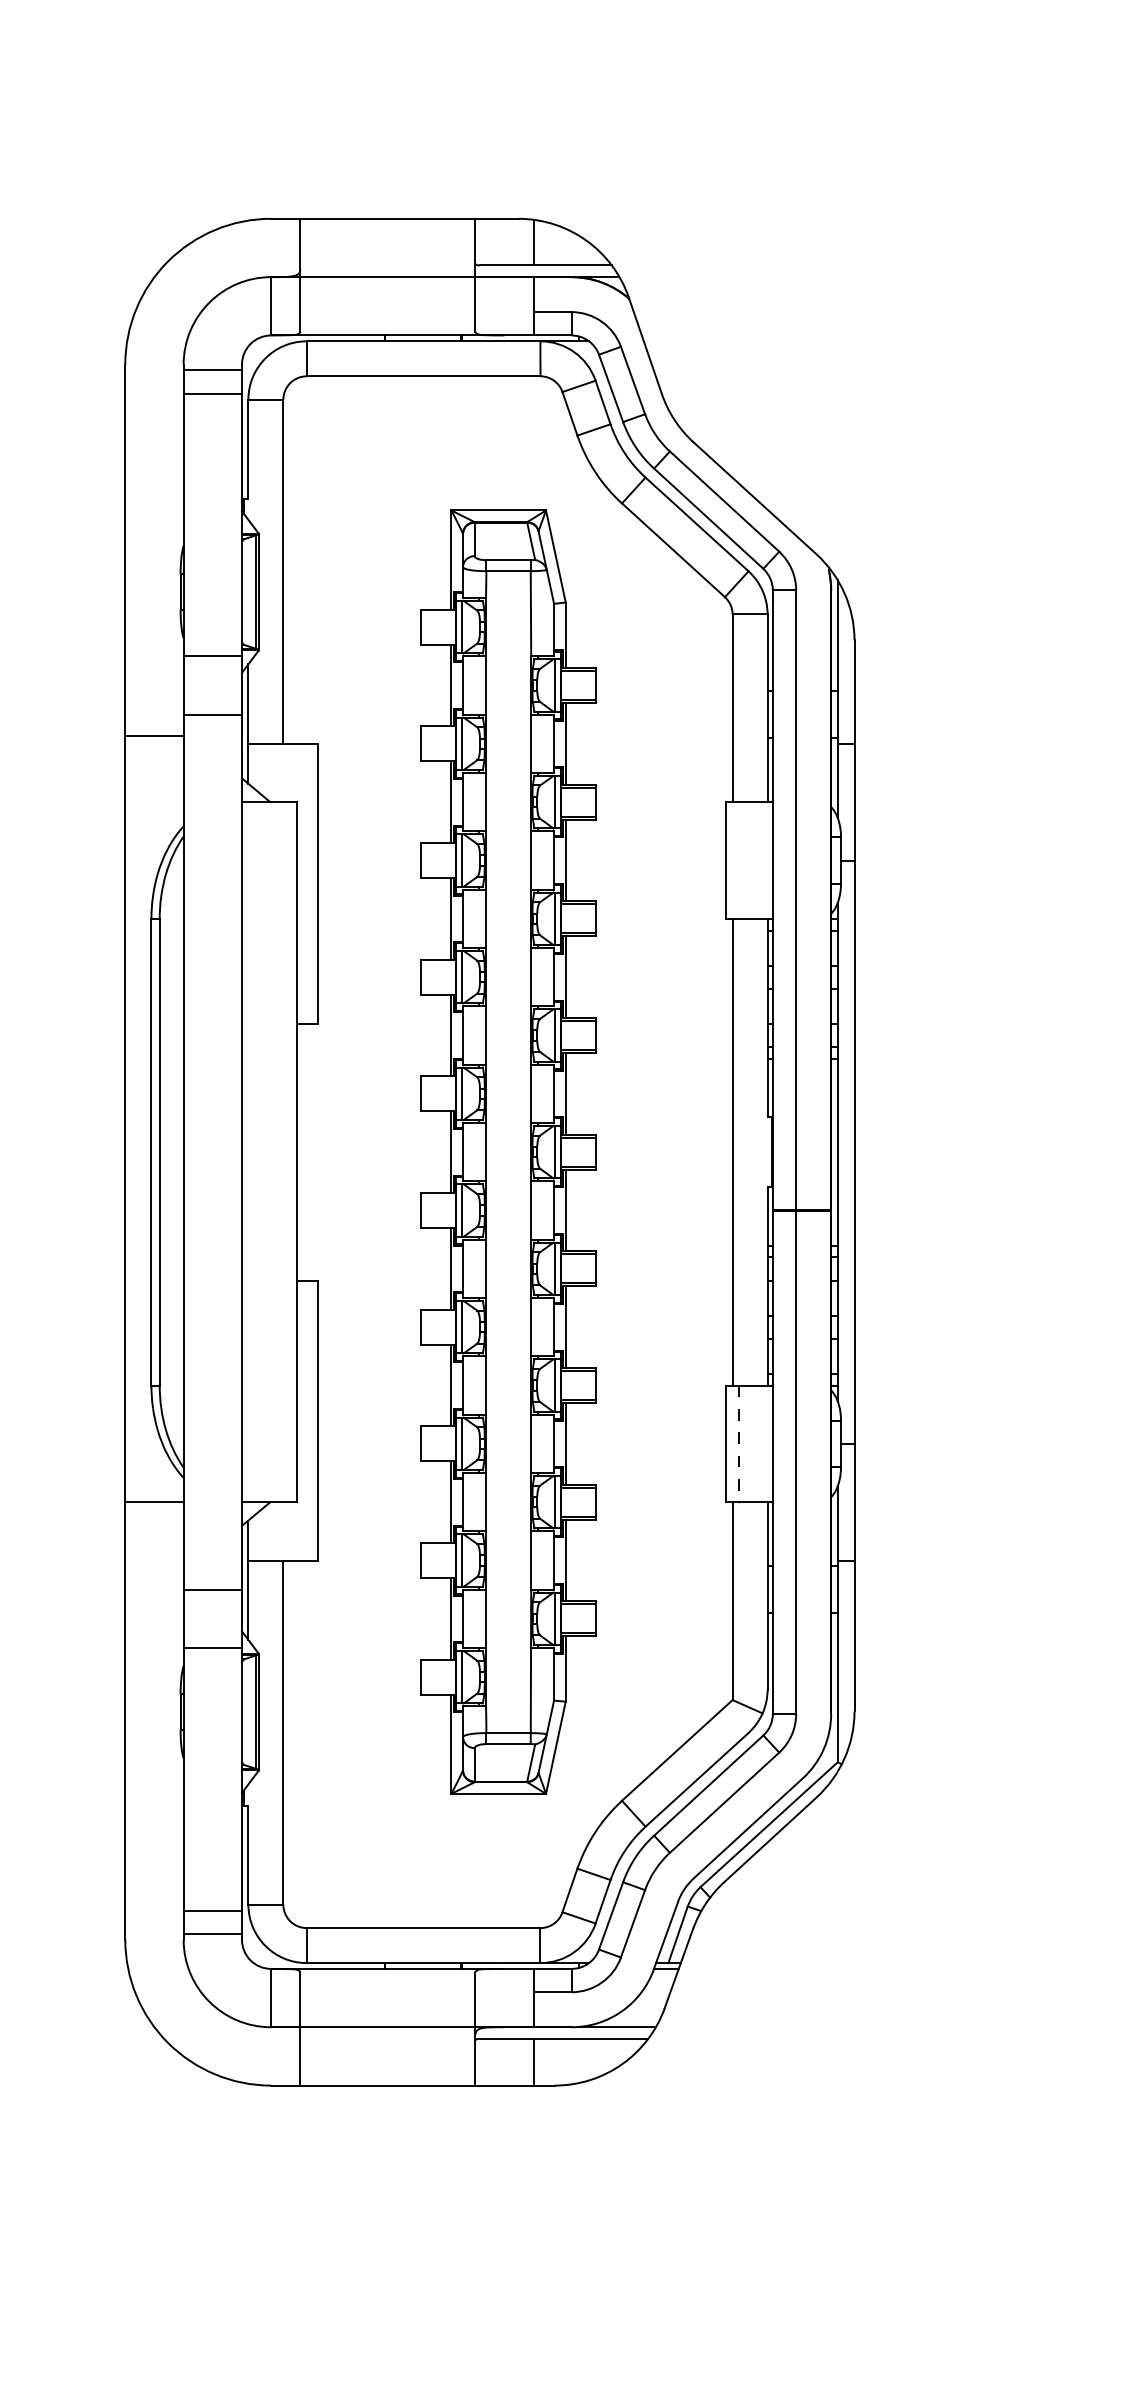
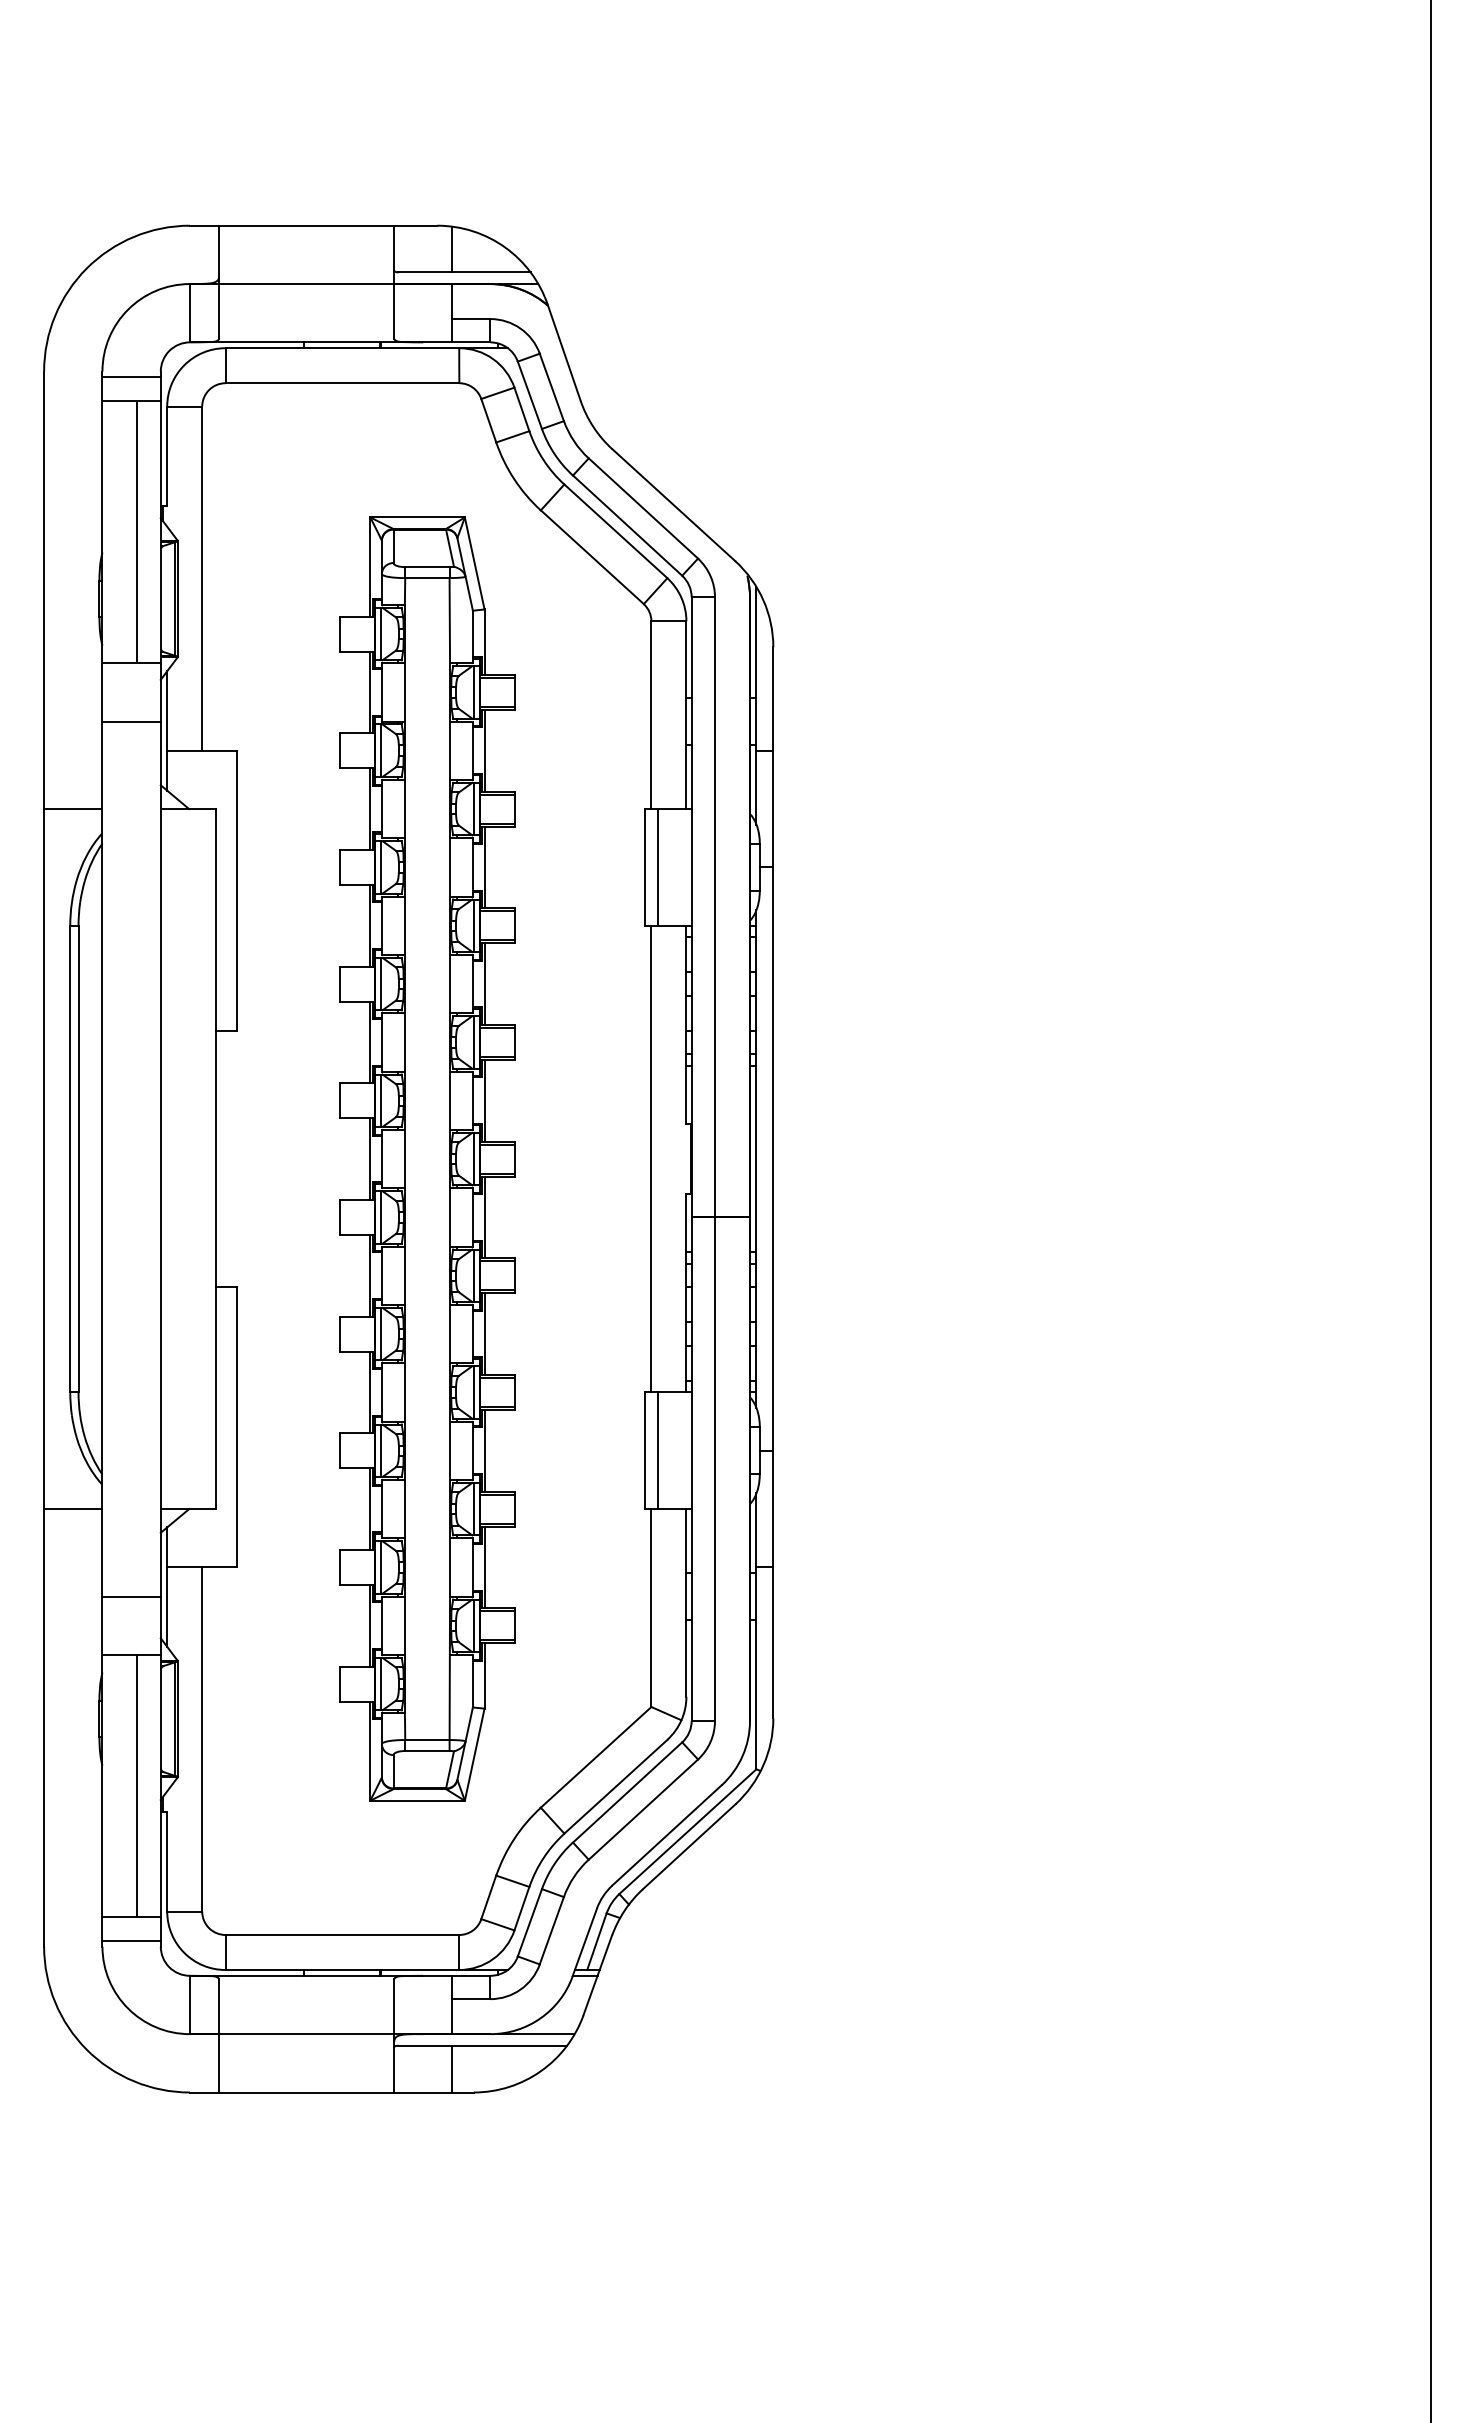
line: (218, 524) -> (137, 531), added
line: (154, 736) -> (73, 809), moved
line: (738, 860) -> (657, 867), added
line: (738, 1444) -> (657, 1451), dashed -> solid
line: (218, 1778) -> (137, 1785), added

